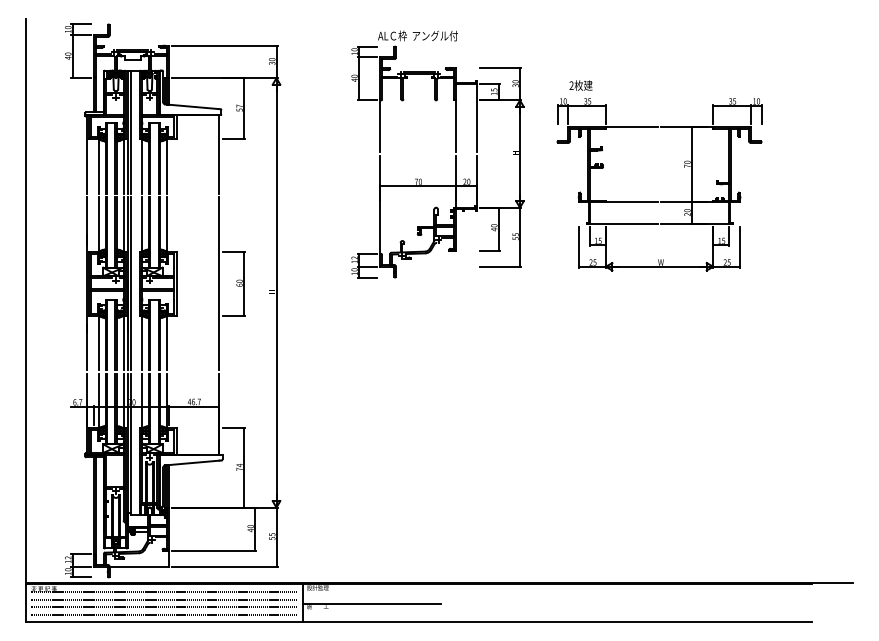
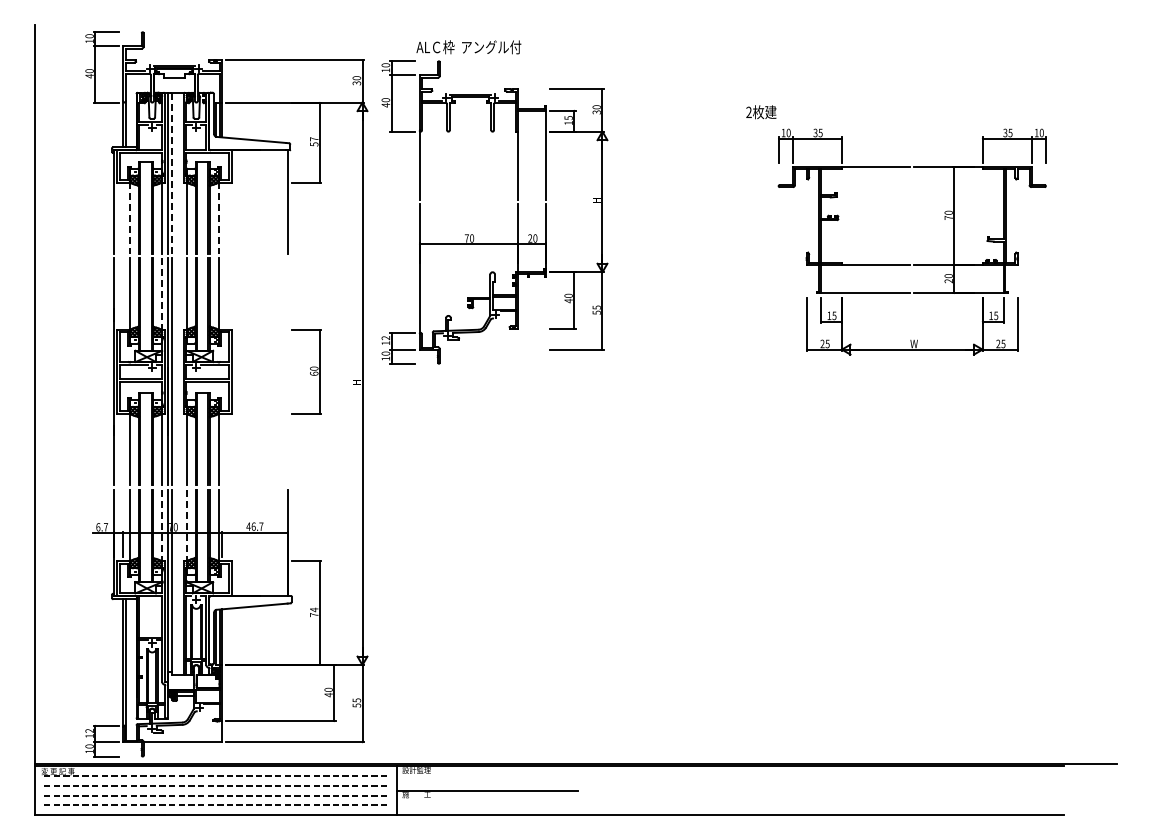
line: (131, 132) -> (172, 173), solid -> dashed
part: (455, 155) -> (517, 203), moved
line: (98, 166) -> (129, 218), solid -> dashed
line: (166, 166) -> (218, 218), solid -> dashed
part: (658, 201) -> (910, 264), moved
line: (123, 224) -> (162, 294), solid -> dashed
line: (219, 283) -> (287, 371), removed
line: (123, 401) -> (162, 526), solid -> dashed
line: (142, 401) -> (186, 526), solid -> dashed

